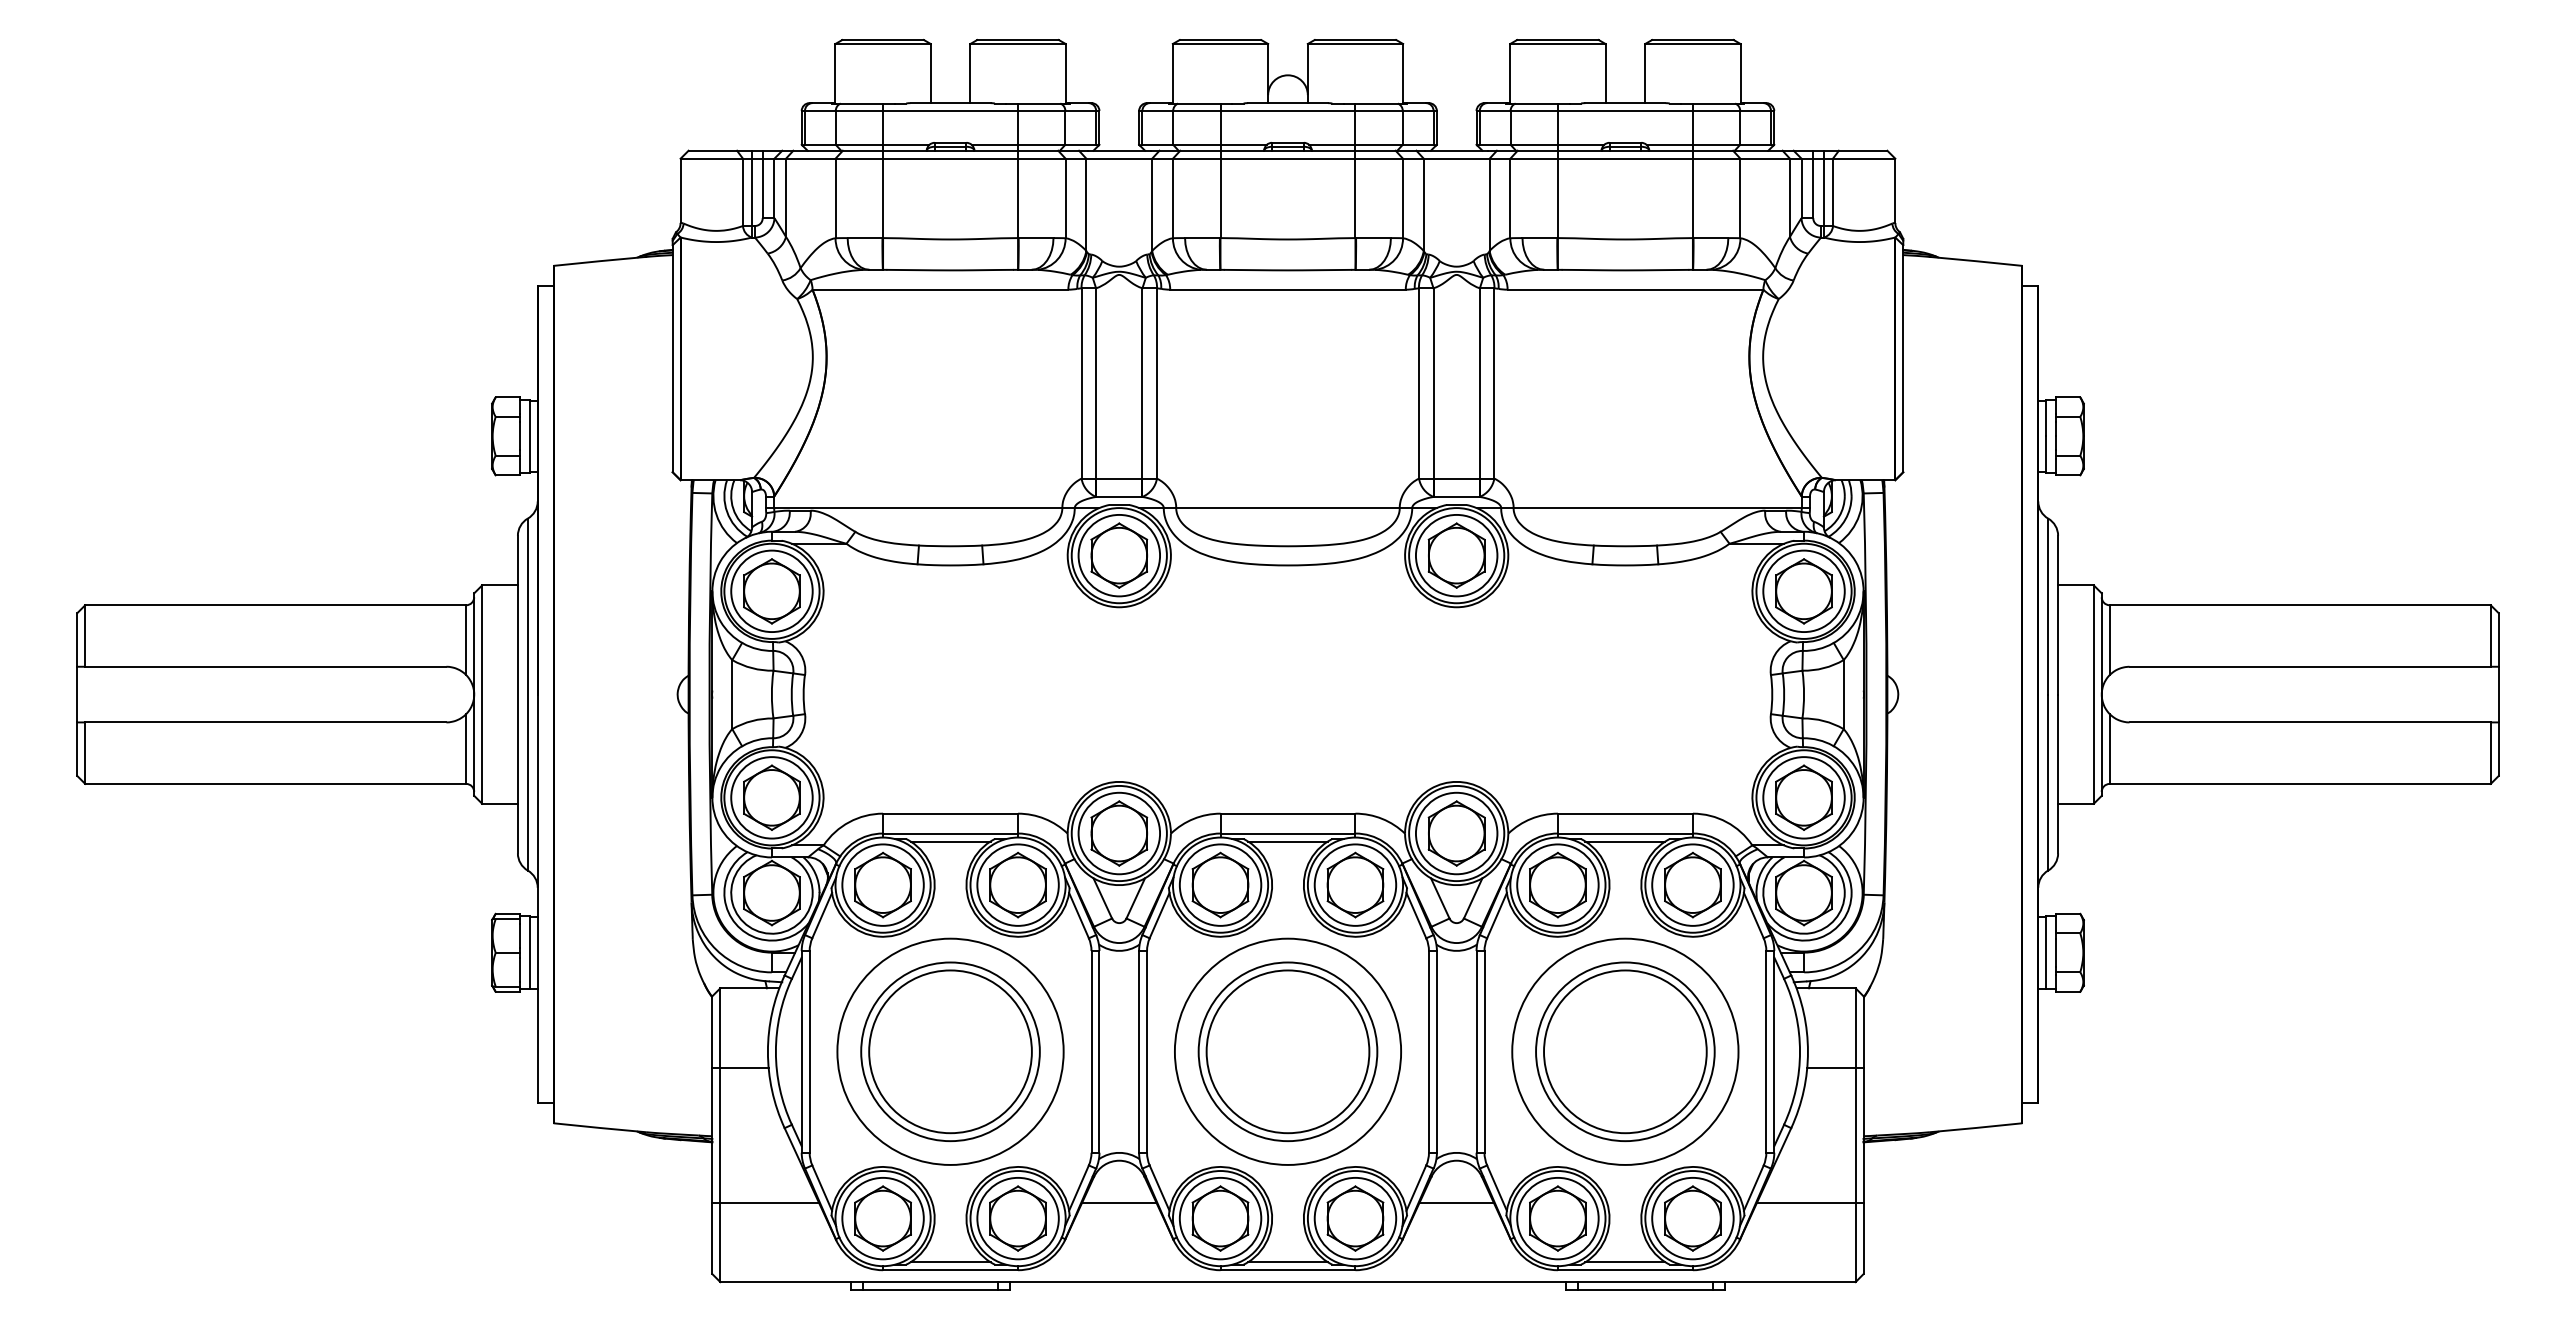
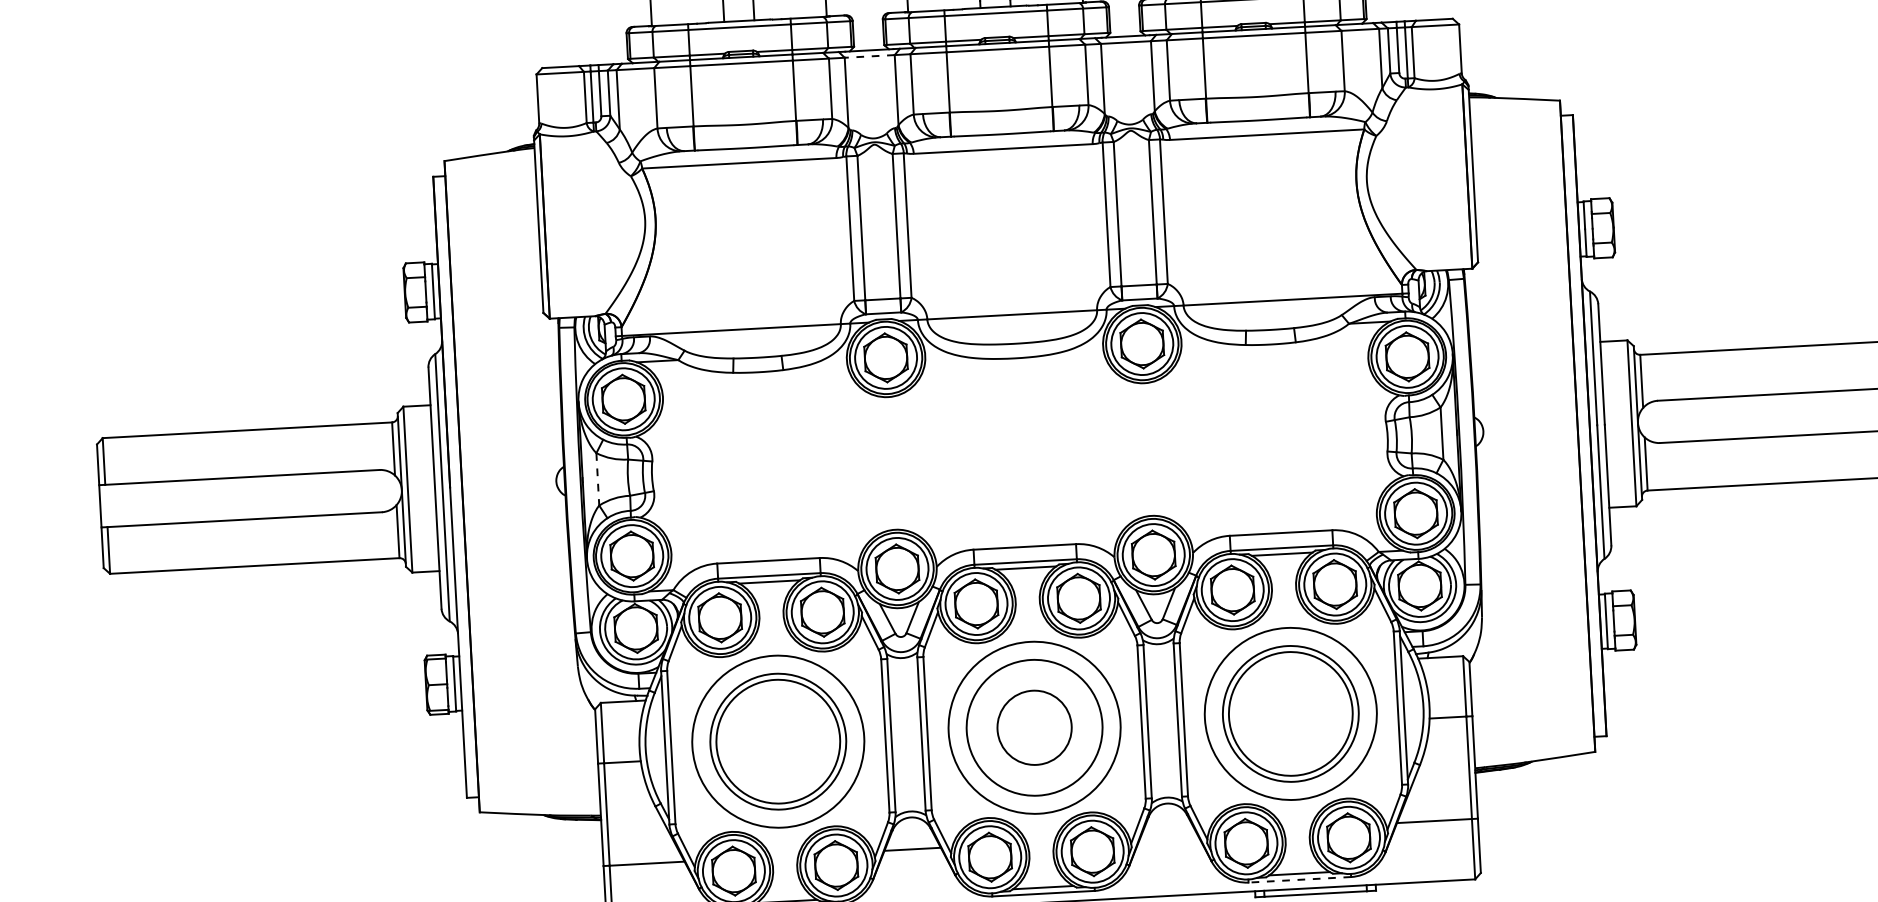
line: (1119, 158) -> (869, 56), solid -> dashed
line: (732, 695) -> (598, 480), solid -> dashed
circle: (1287, 1051) -> (1034, 727), size x0.6
line: (1456, 1202) -> (1168, 835), removed
line: (1625, 1270) -> (1299, 880), solid -> dashed

